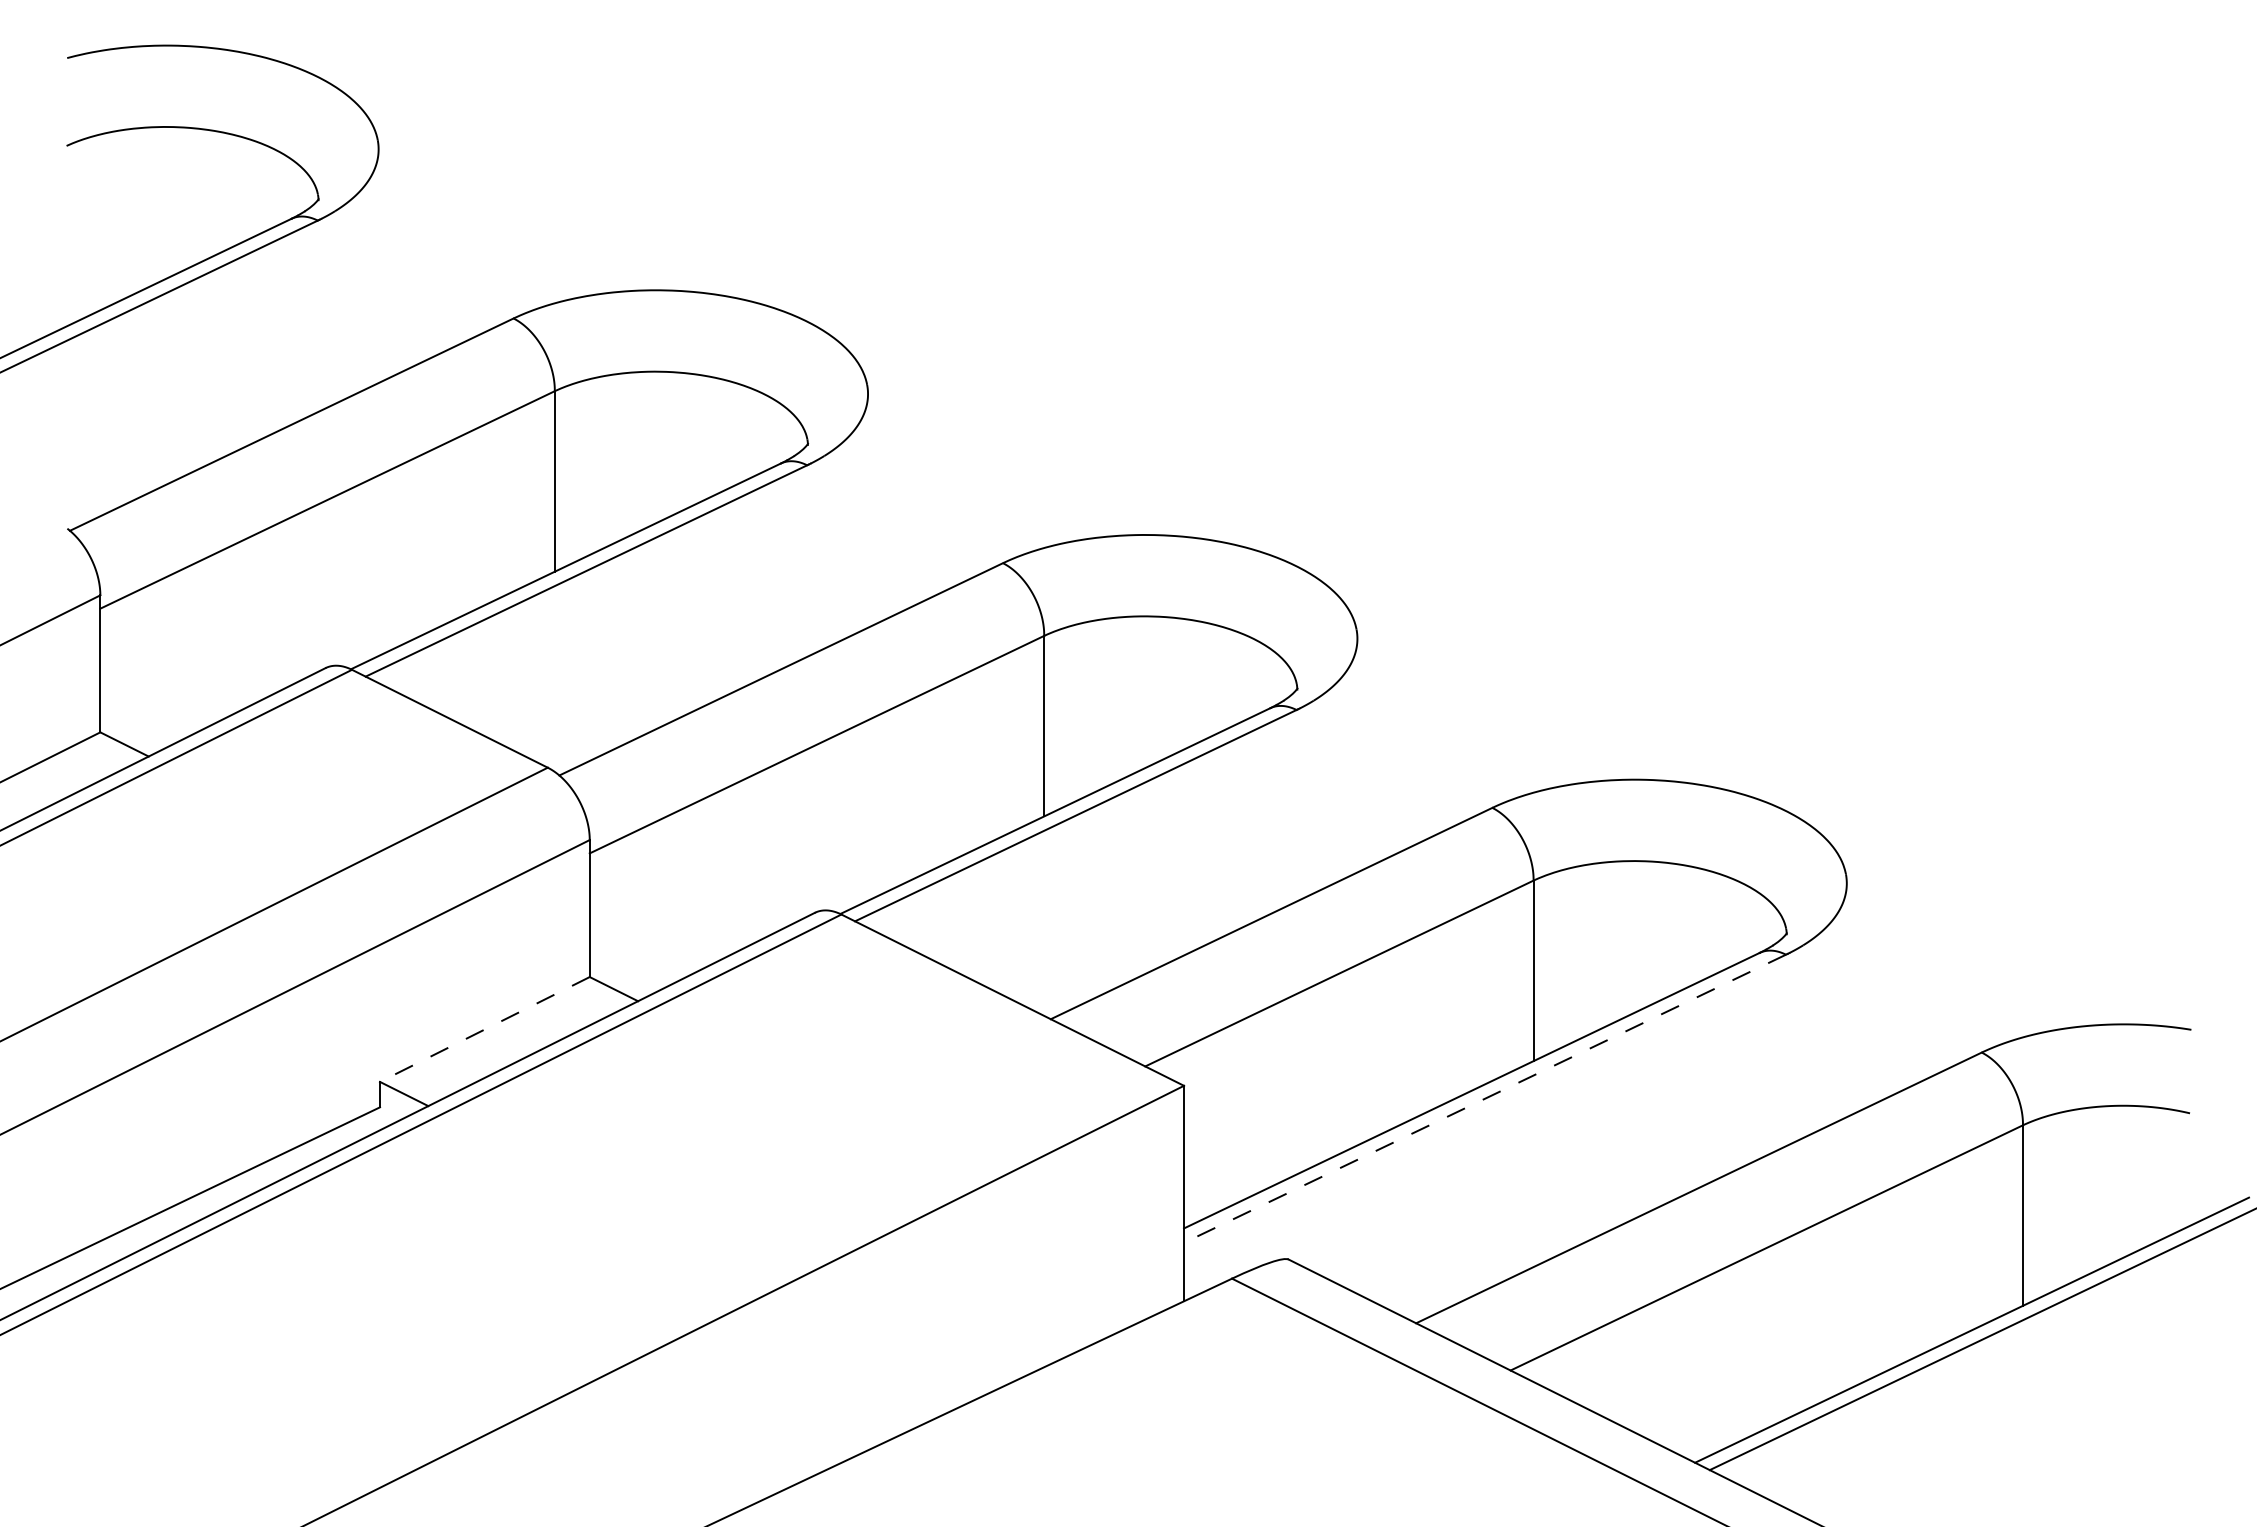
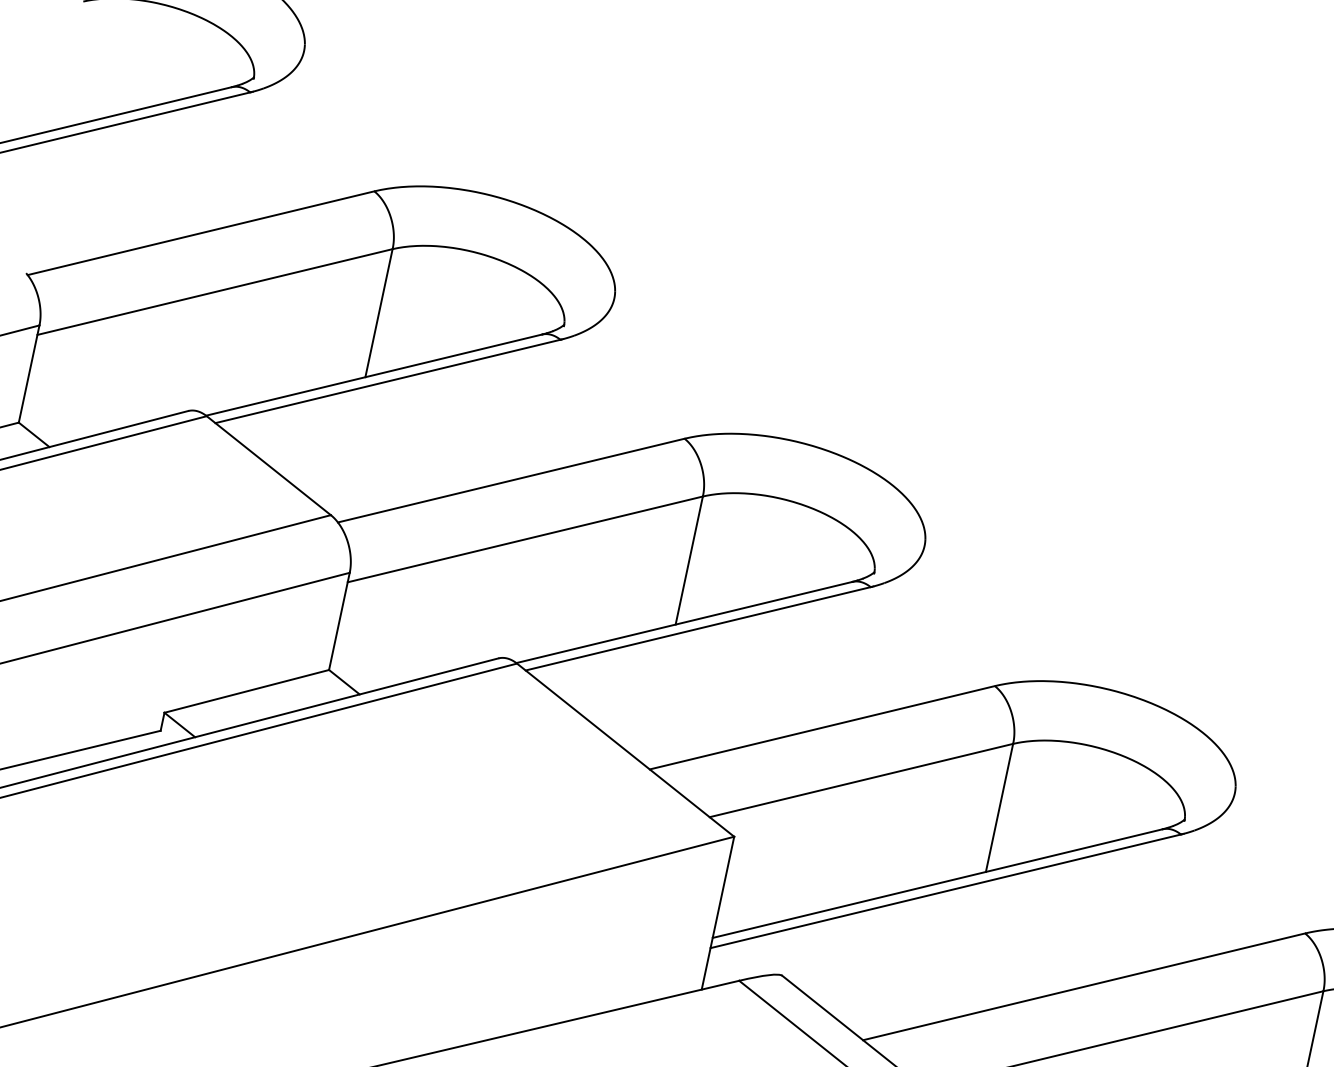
line: (484, 1029) -> (246, 691), dashed -> solid
line: (1485, 1098) -> (946, 891), dashed -> solid

